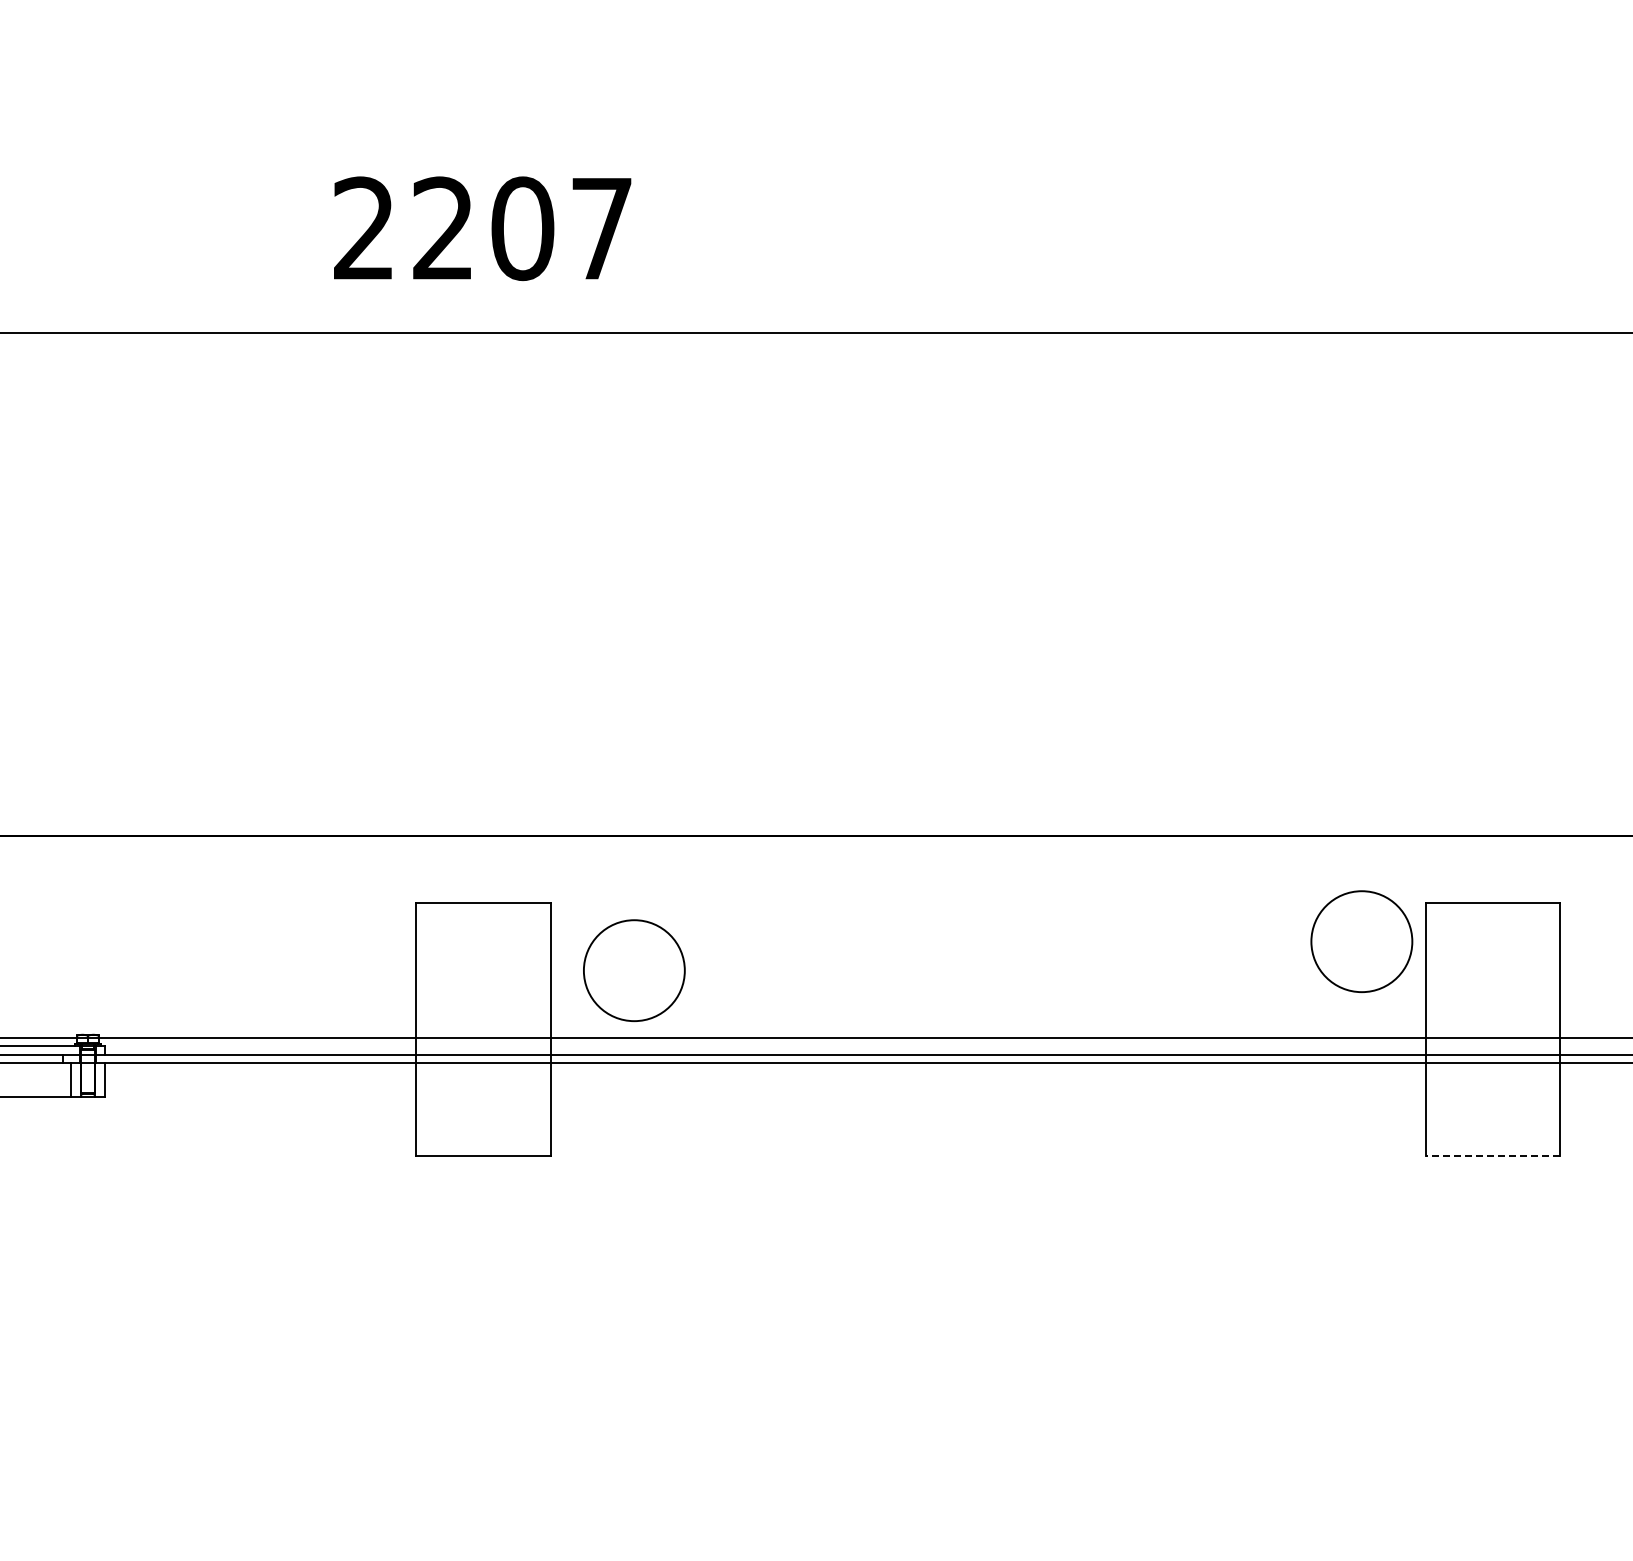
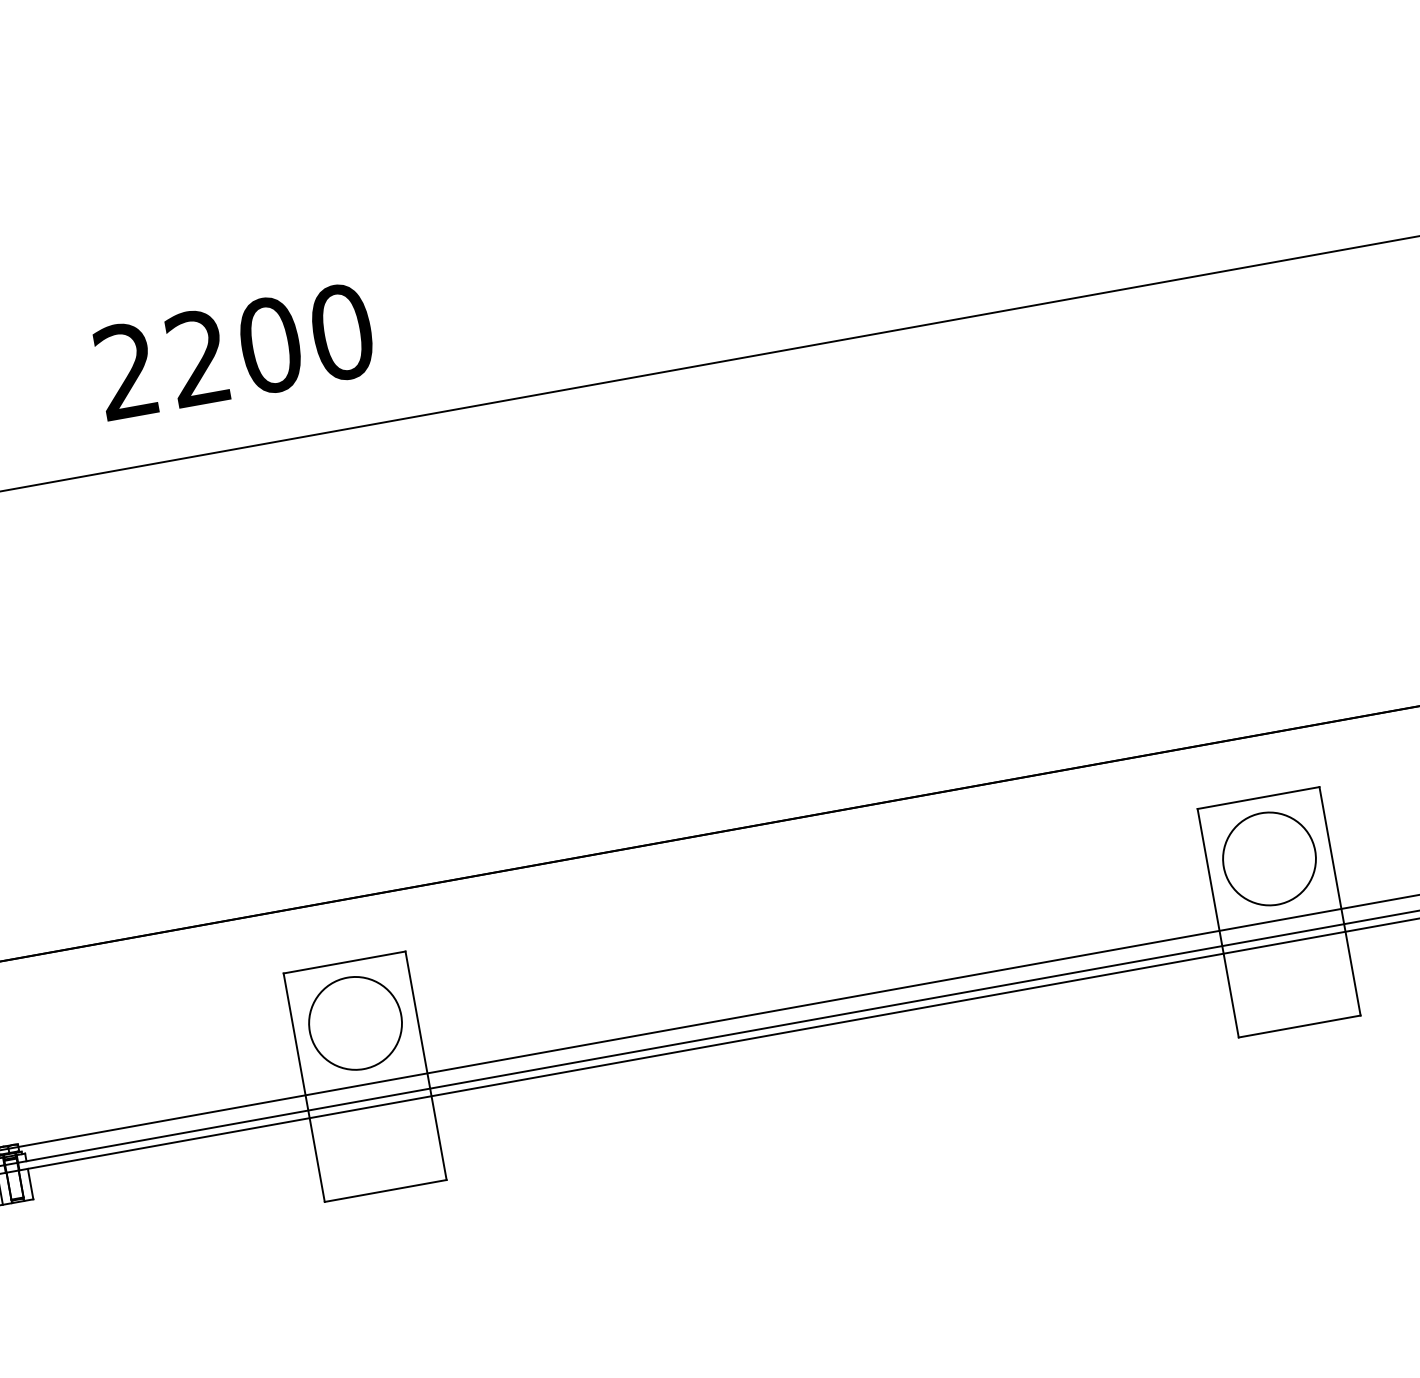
text: (601, 228) -> (341, 332), 2207 -> 2200
circle: (1361, 941) -> (1269, 858), moved
circle: (634, 970) -> (355, 1023), moved
line: (1492, 1155) -> (1299, 1026), dashed -> solid

